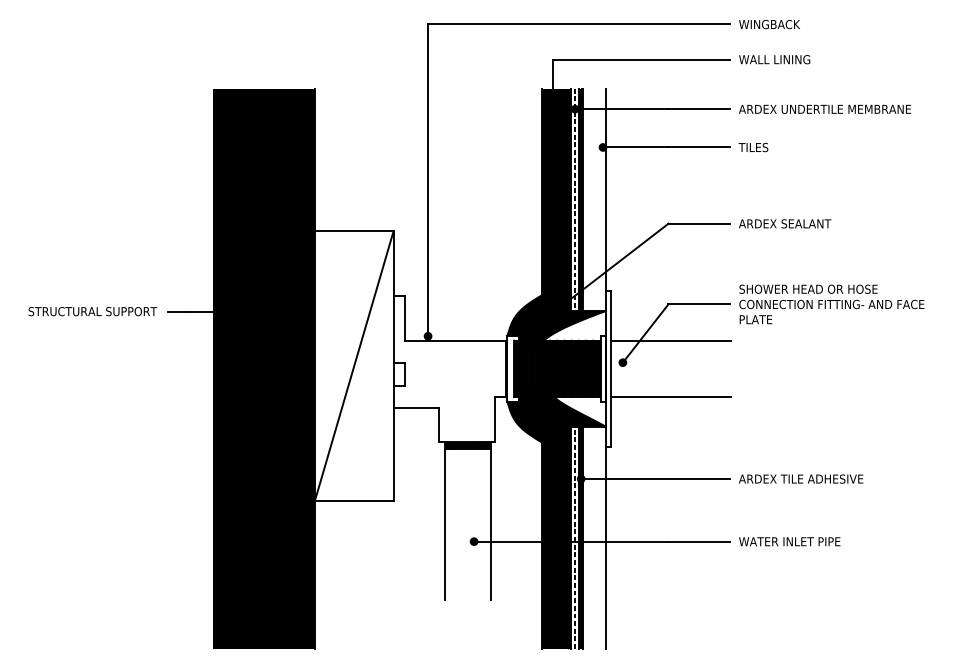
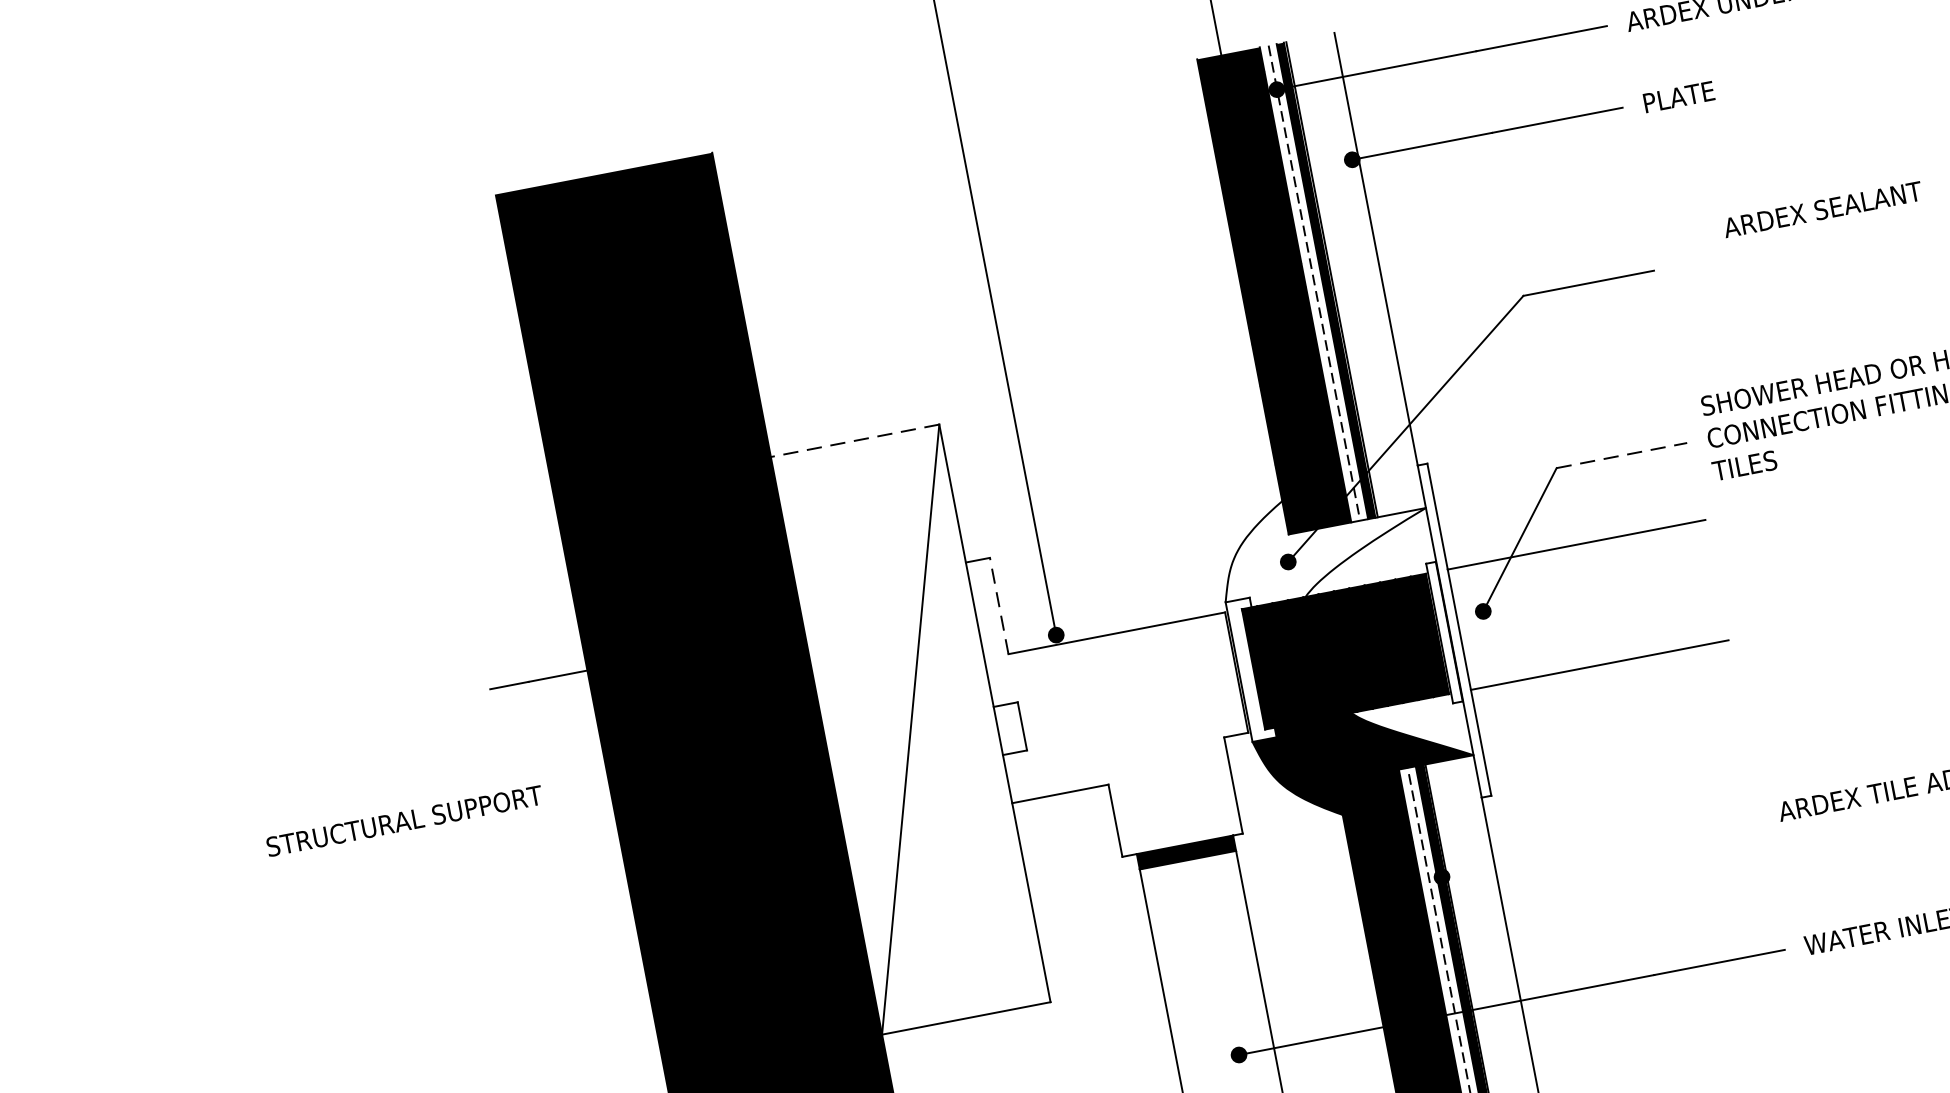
text: (755, 147) -> (1678, 97), TILES -> PLATE
text: (785, 223) -> (1823, 208), moved
line: (353, 231) -> (853, 441), solid -> dashed
line: (699, 304) -> (1623, 455), solid -> dashed
text: (92, 311) -> (403, 821), moved
fill: (556, 317) -> (1322, 542), removed
line: (404, 318) -> (998, 606), solid -> dashed
text: (755, 319) -> (1748, 464), PLATE -> TILES
line: (655, 478) -> (1600, 845), removed

